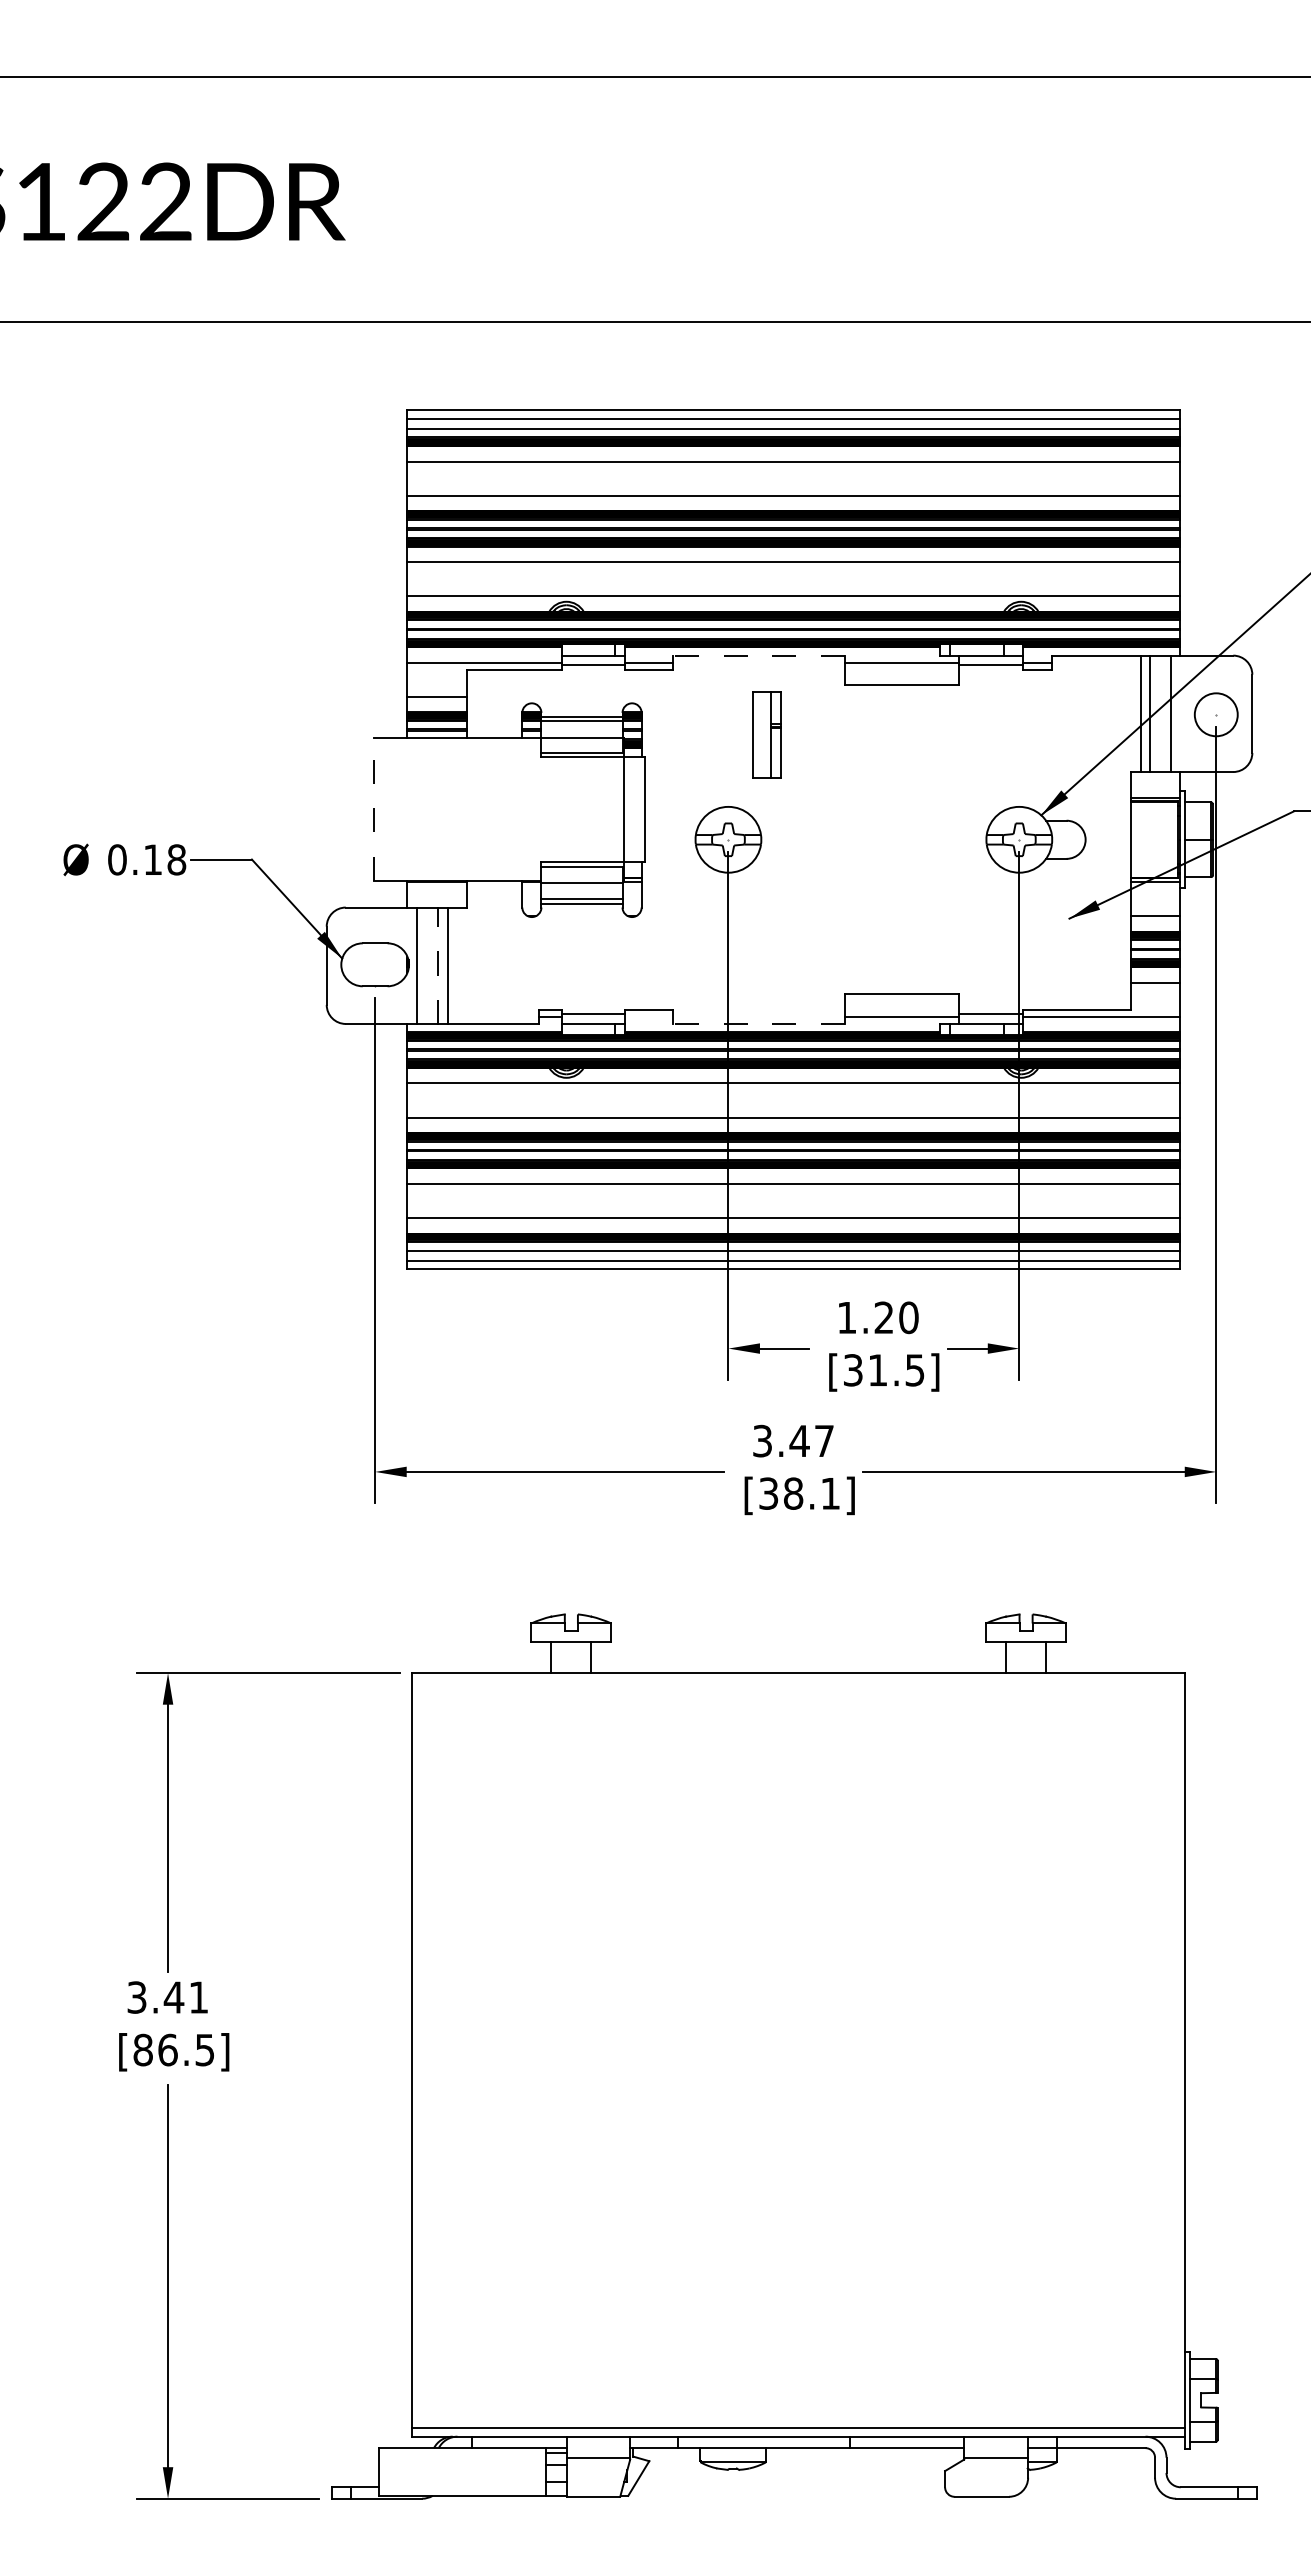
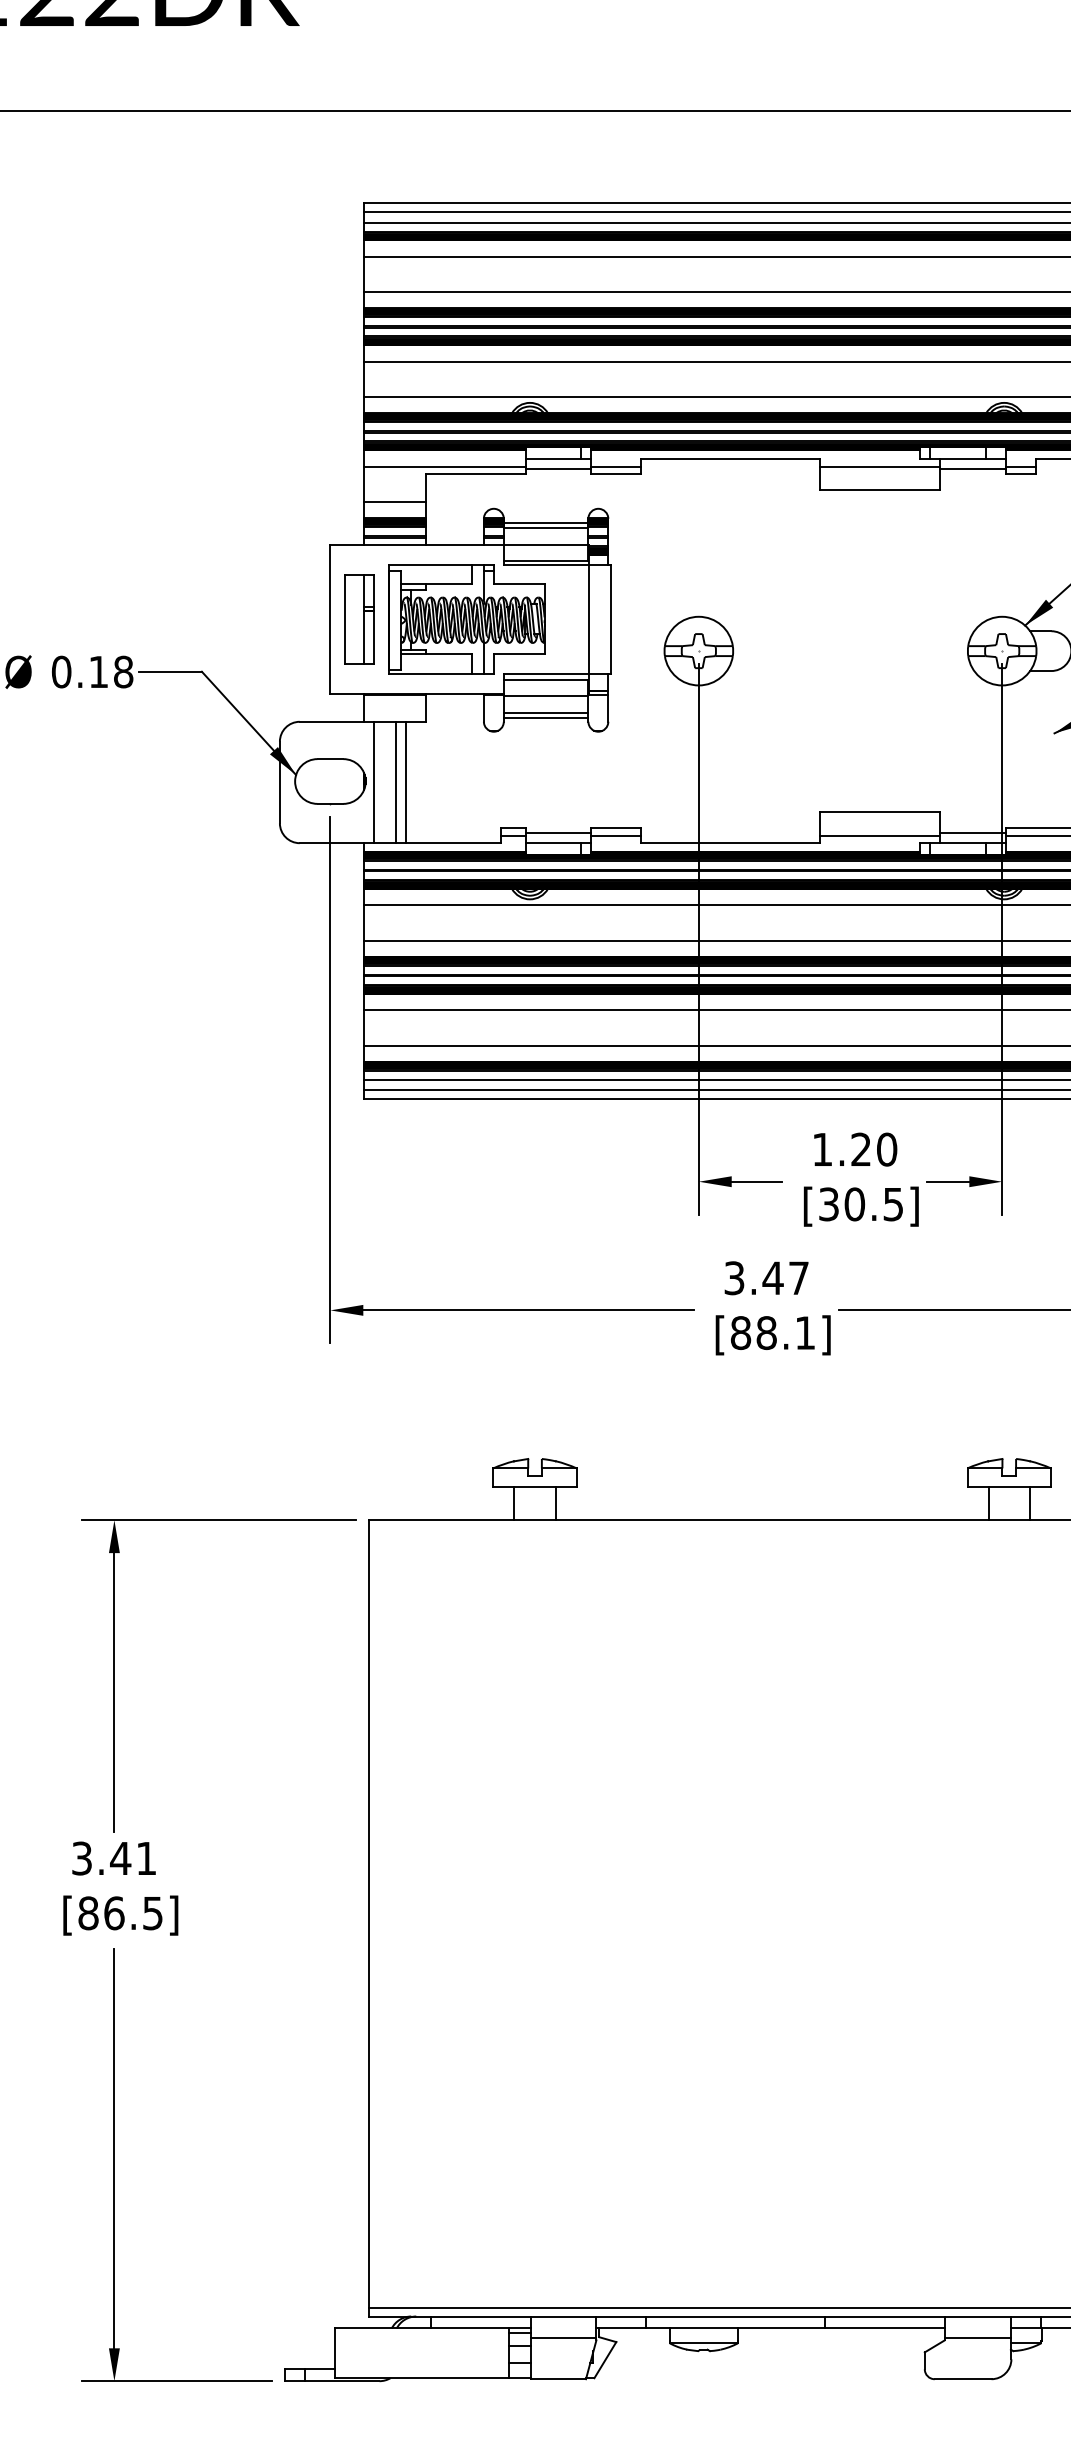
line: (759, 655) -> (731, 458), dashed -> solid
part: (766, 734) -> (358, 618), moved
line: (374, 809) -> (329, 619), dashed -> solid
part: (506, 809) -> (467, 619), added
line: (438, 965) -> (396, 782), dashed -> solid
line: (649, 1016) -> (616, 835), added
line: (759, 1023) -> (731, 842), dashed -> solid
text: (877, 1370) -> (854, 1204), [31.5] -> [30.5]
text: (768, 1493) -> (740, 1332), [38.1] -> [88.1]

